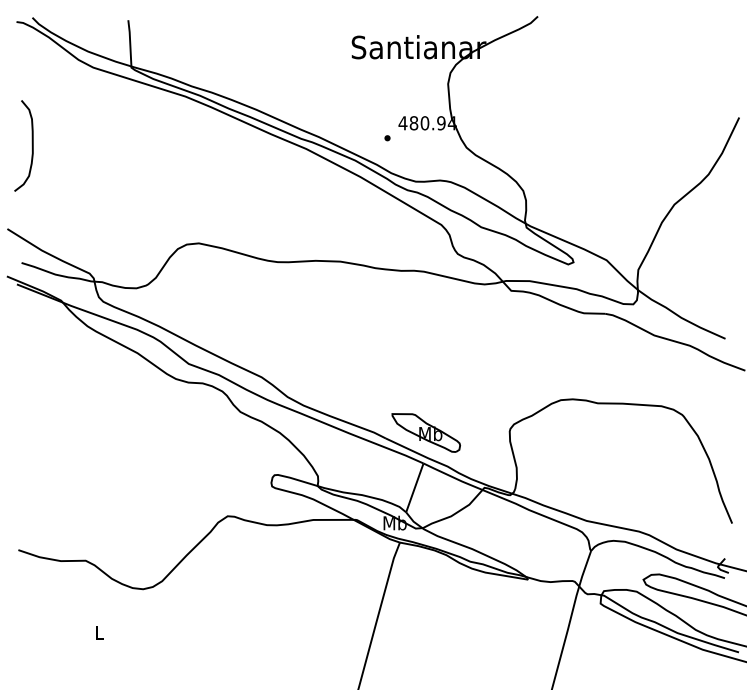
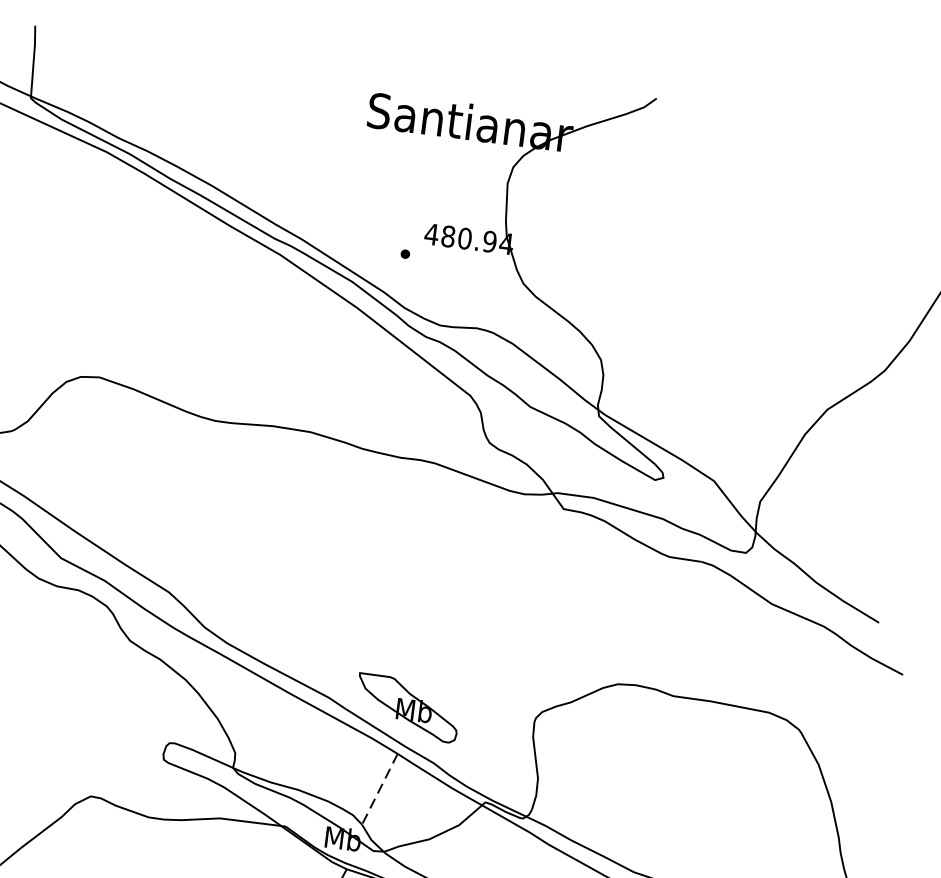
line: (414, 487) -> (379, 788), solid -> dashed

